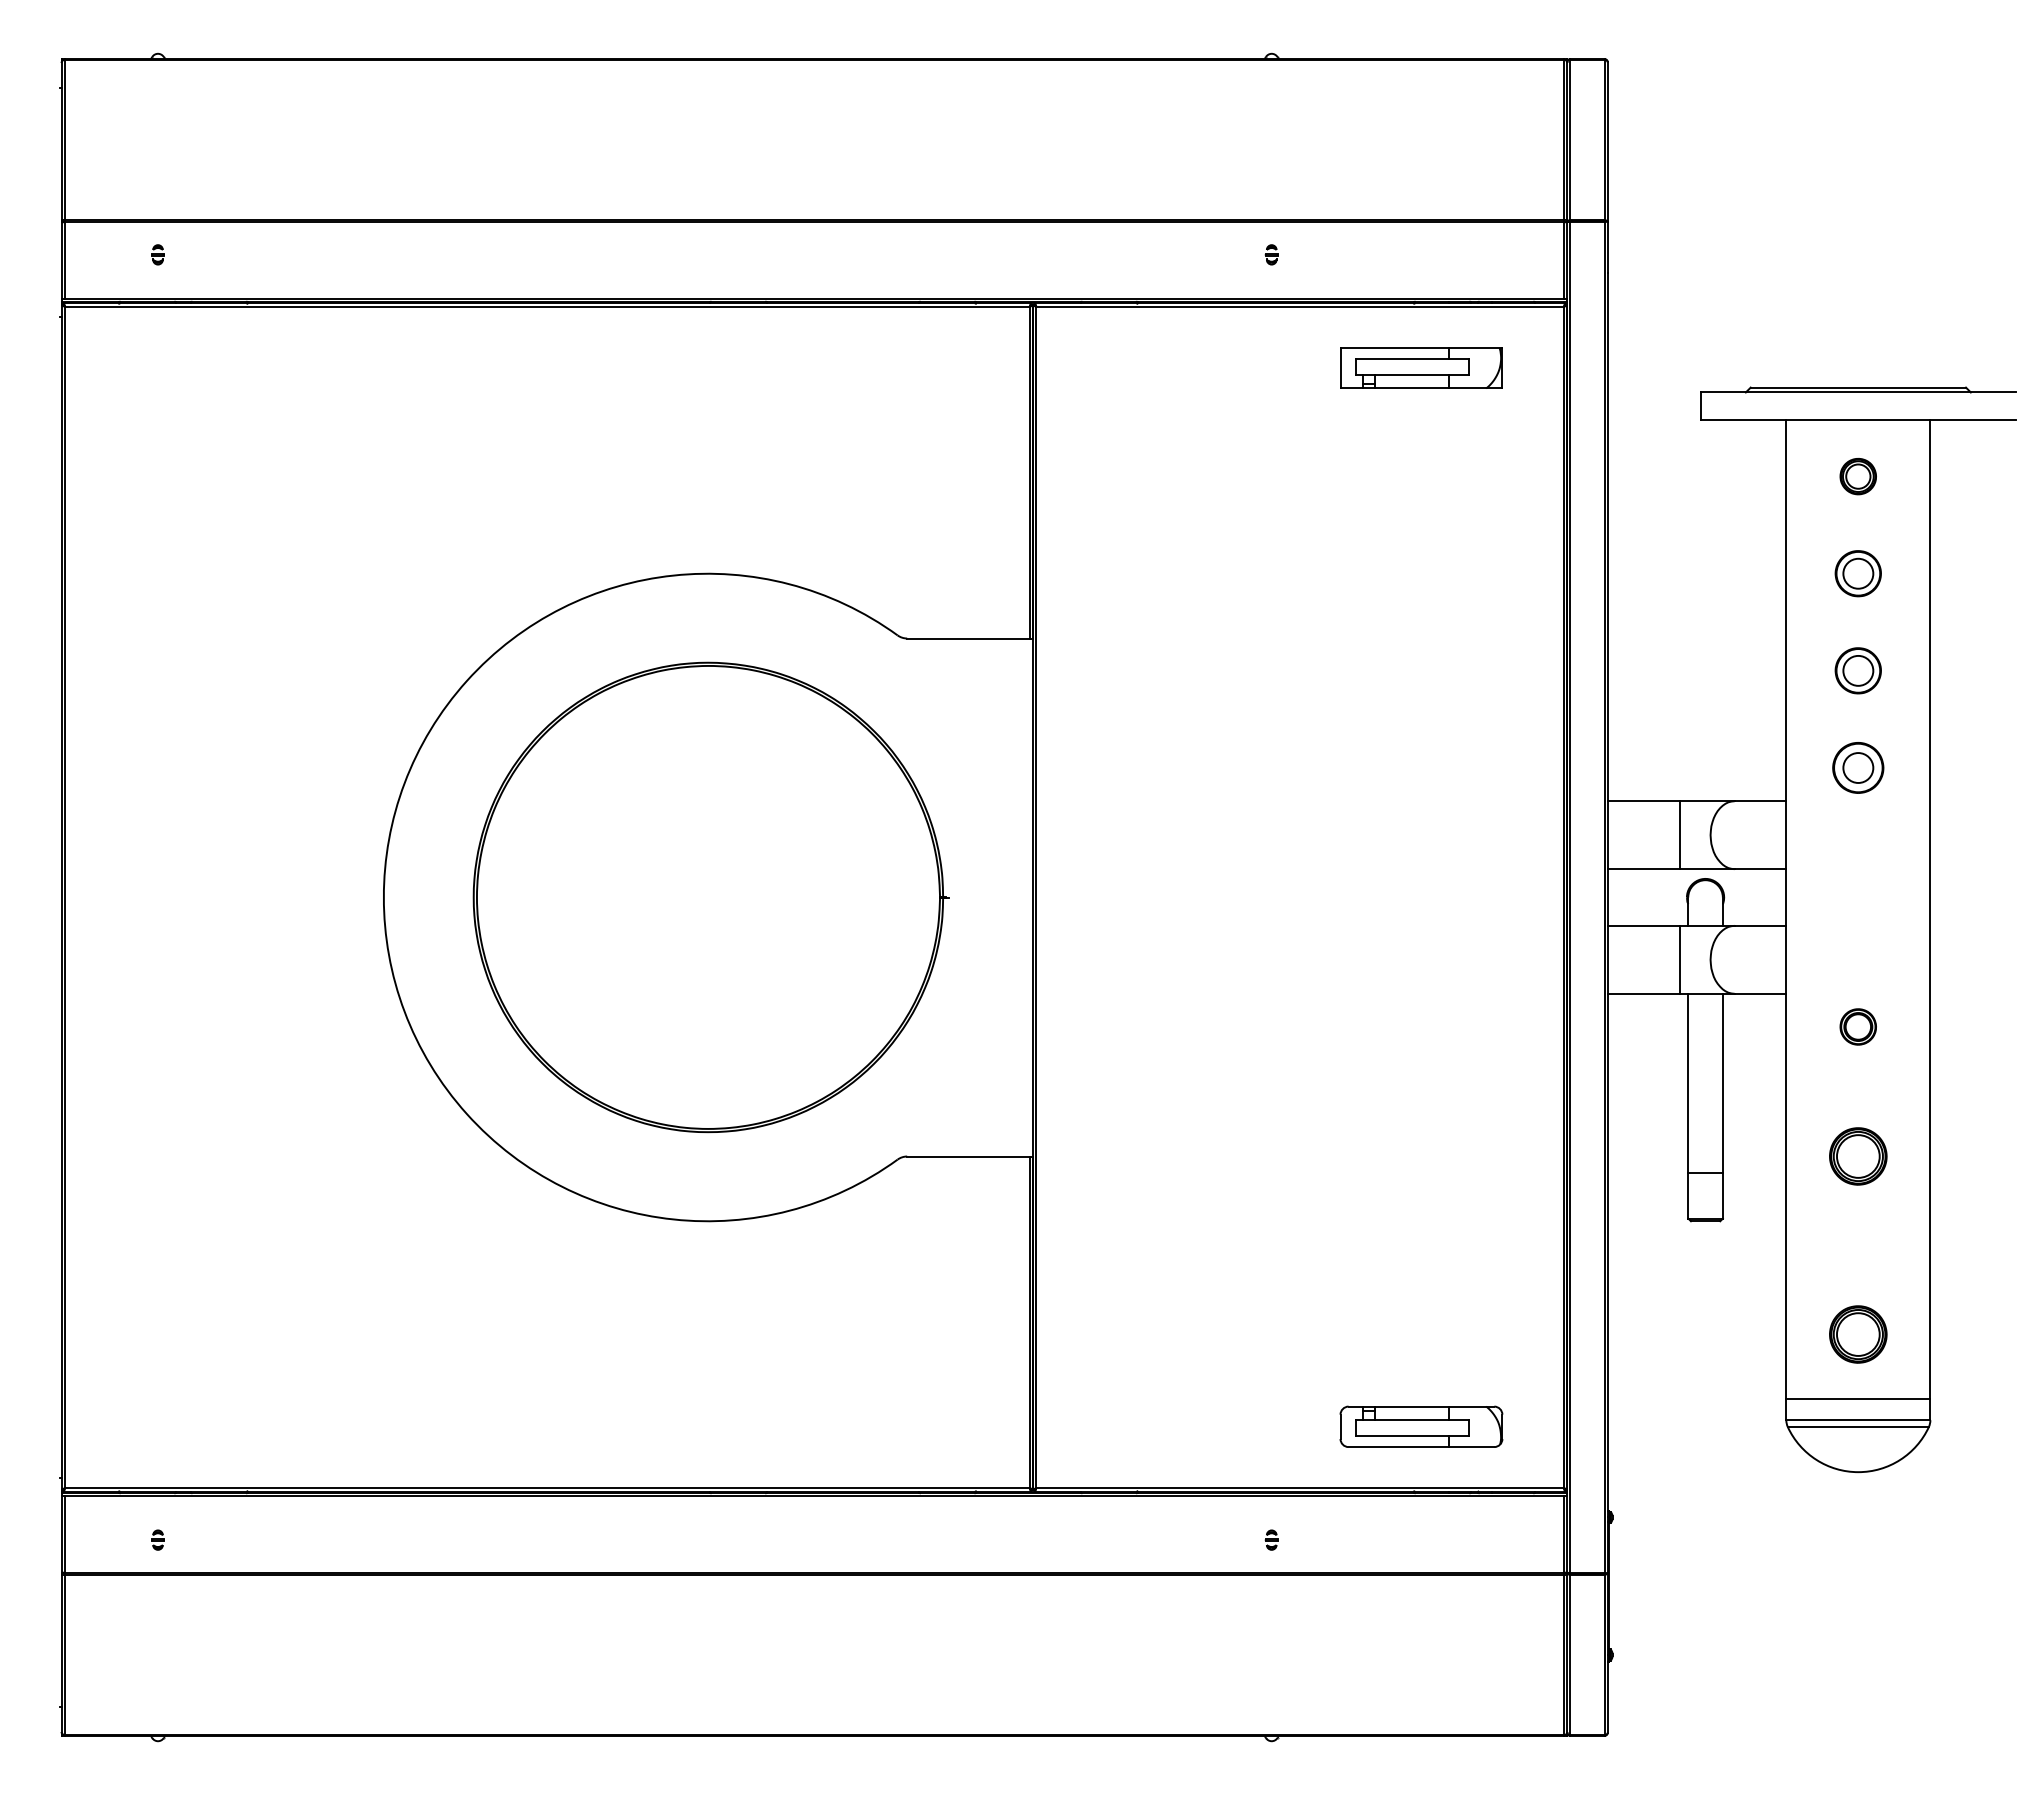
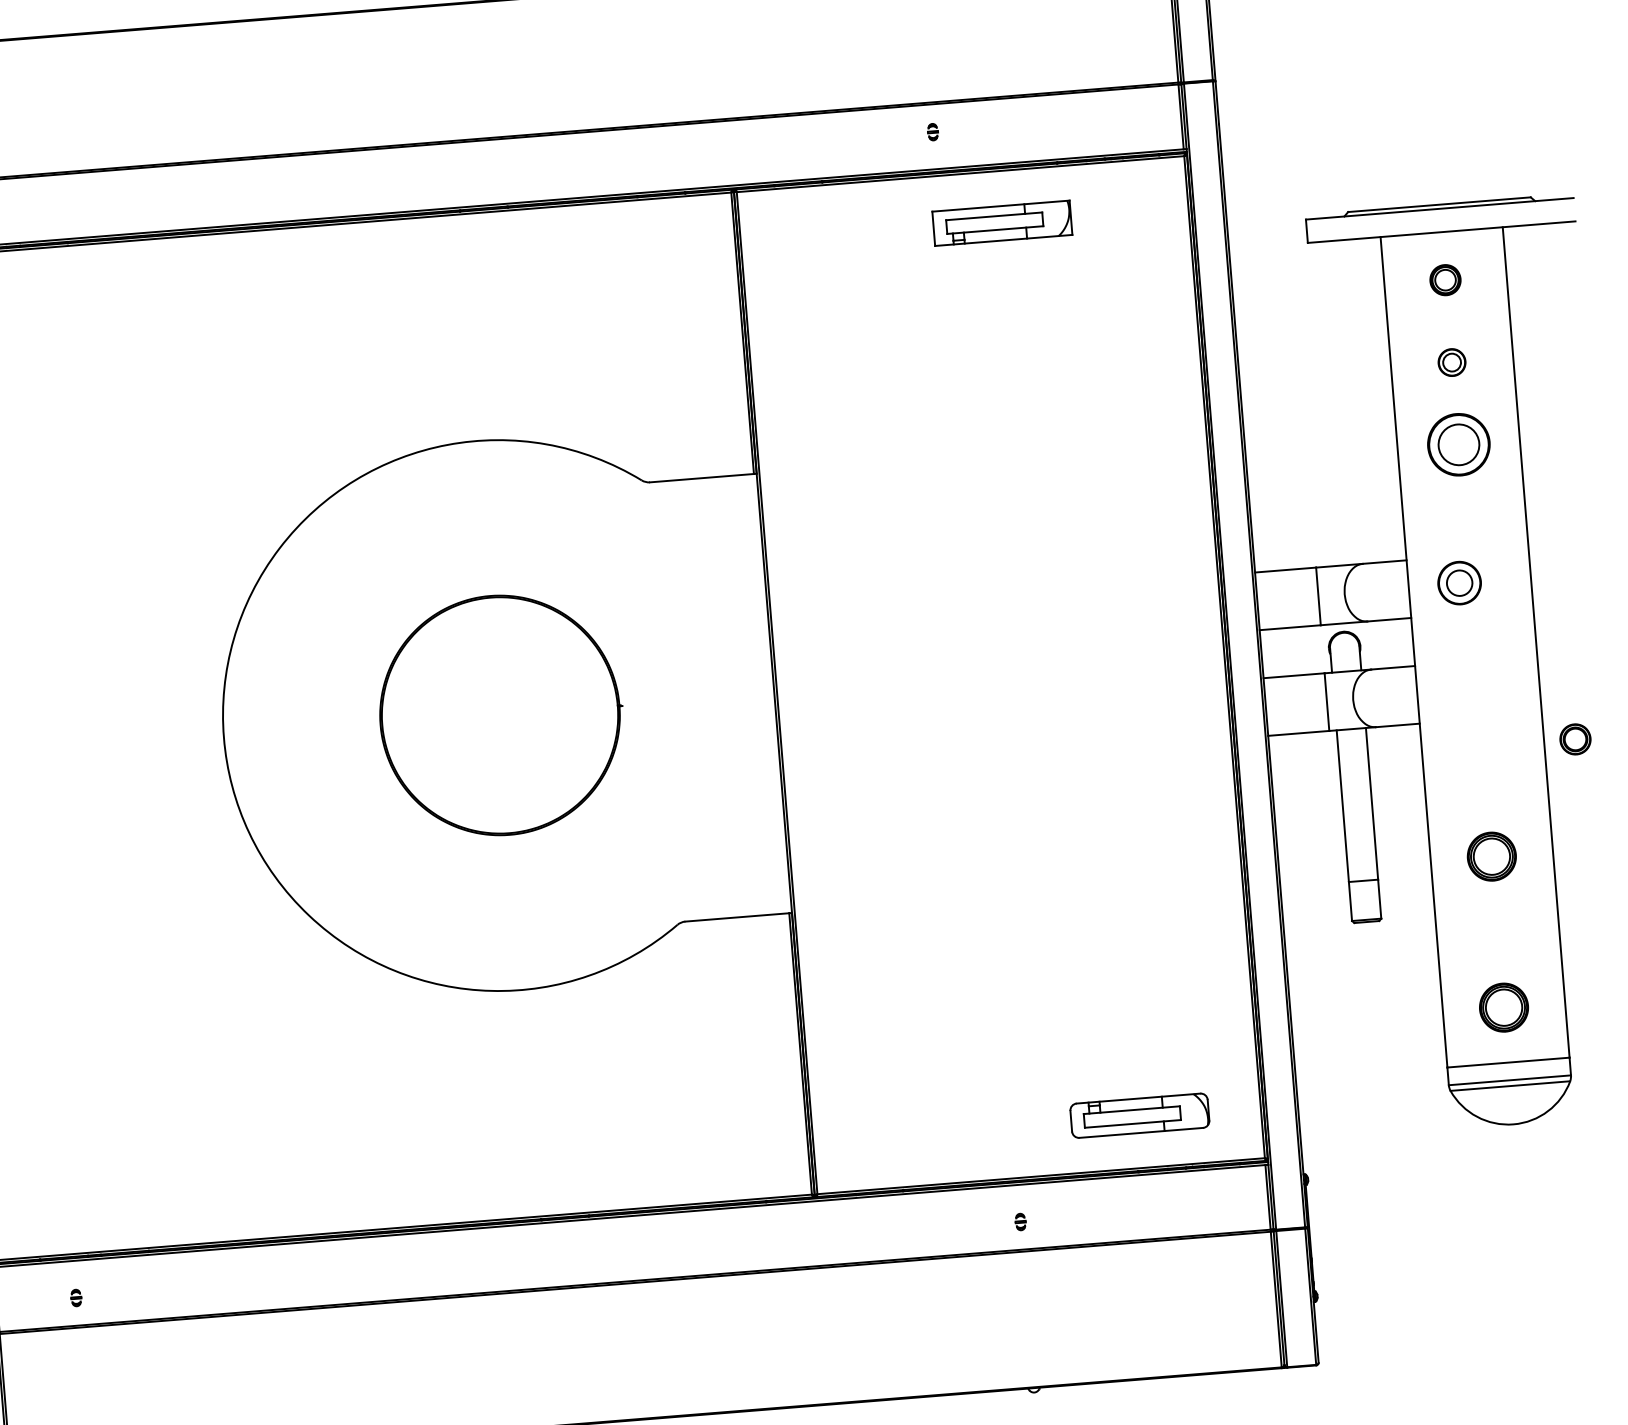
part: (1421, 367) -> (1002, 222), moved
part: (1857, 573) -> (1451, 362), size x0.7
part: (1857, 670) -> (1458, 444), size x1.6
part: (1858, 767) -> (1459, 582), moved
part: (710, 897) -> (500, 715), size x0.6
part: (1857, 1026) -> (1574, 739), moved

